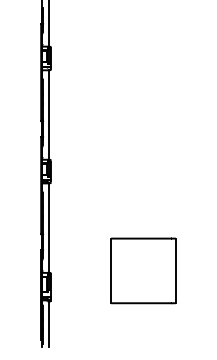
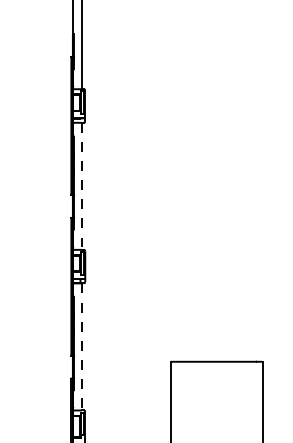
line: (48, 115) -> (81, 186), solid -> dashed
line: (48, 228) -> (81, 347), solid -> dashed

